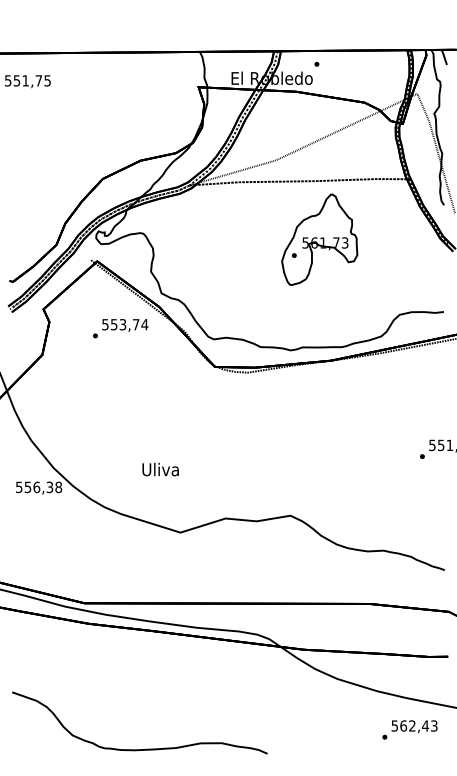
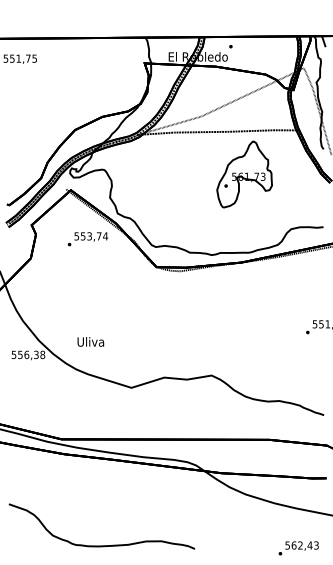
part: (319, 239) -> (244, 174), moved
text: (160, 469) -> (90, 341), moved
text: (409, 729) -> (298, 548), moved

